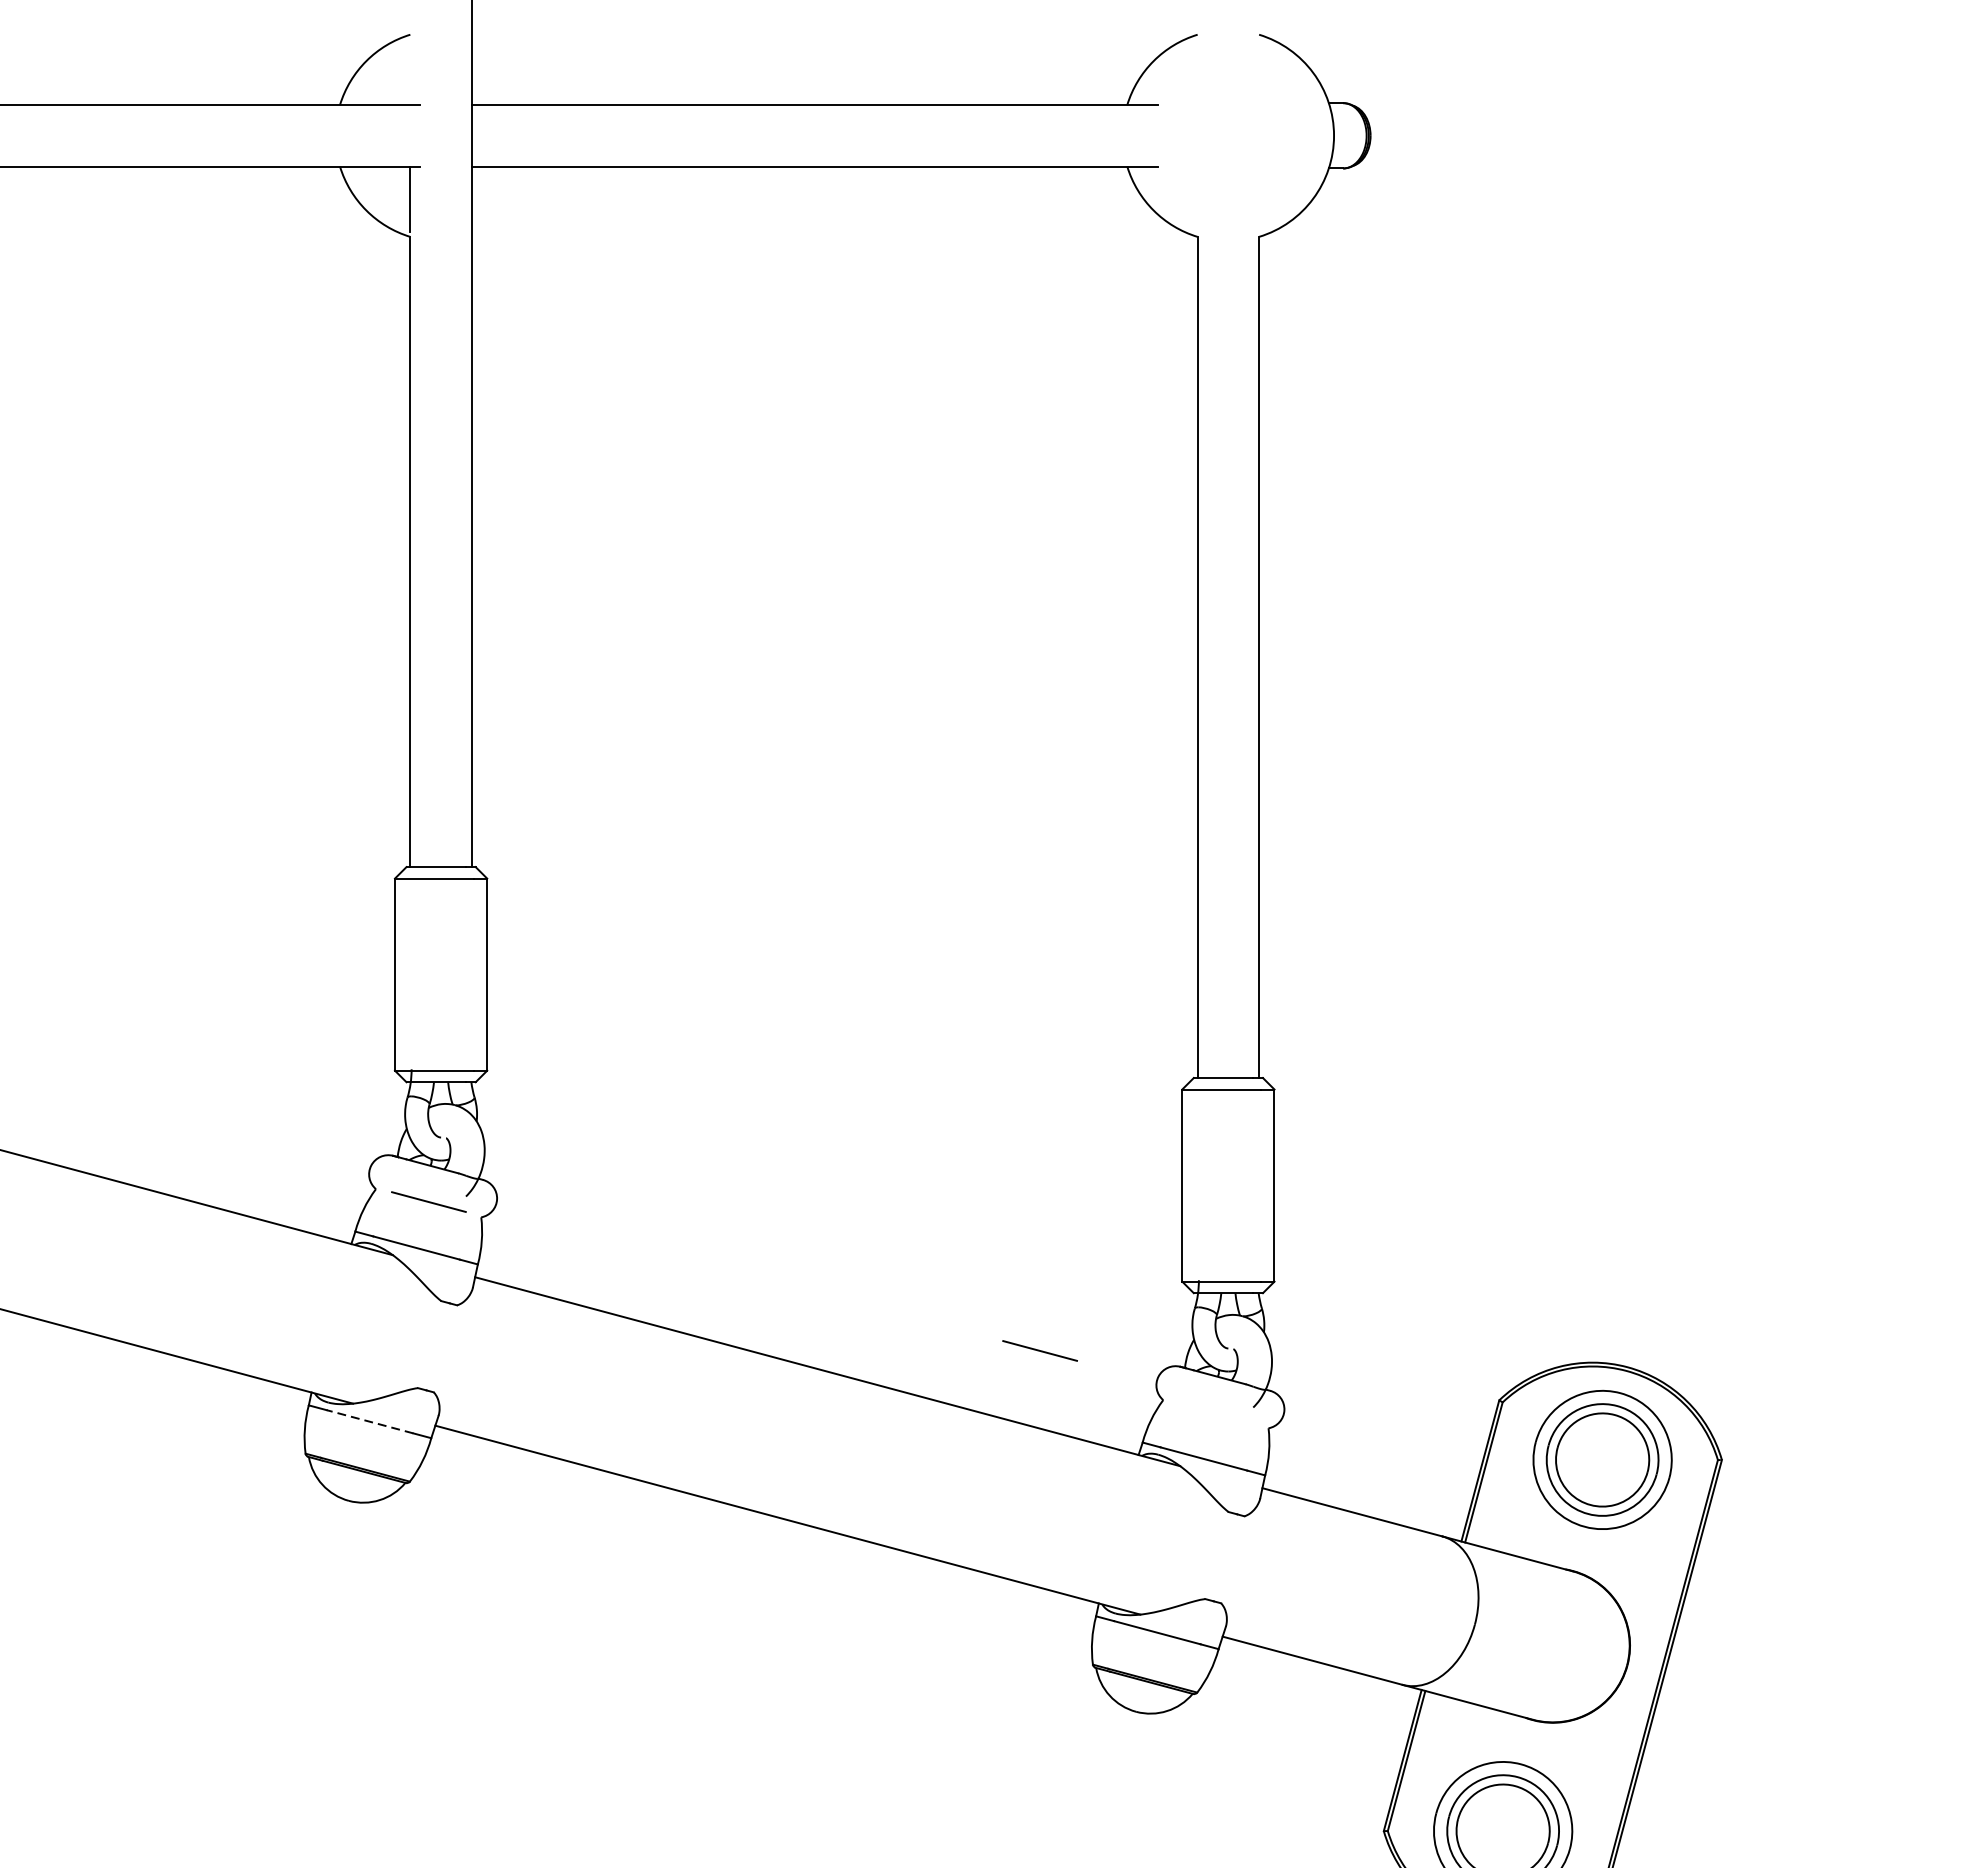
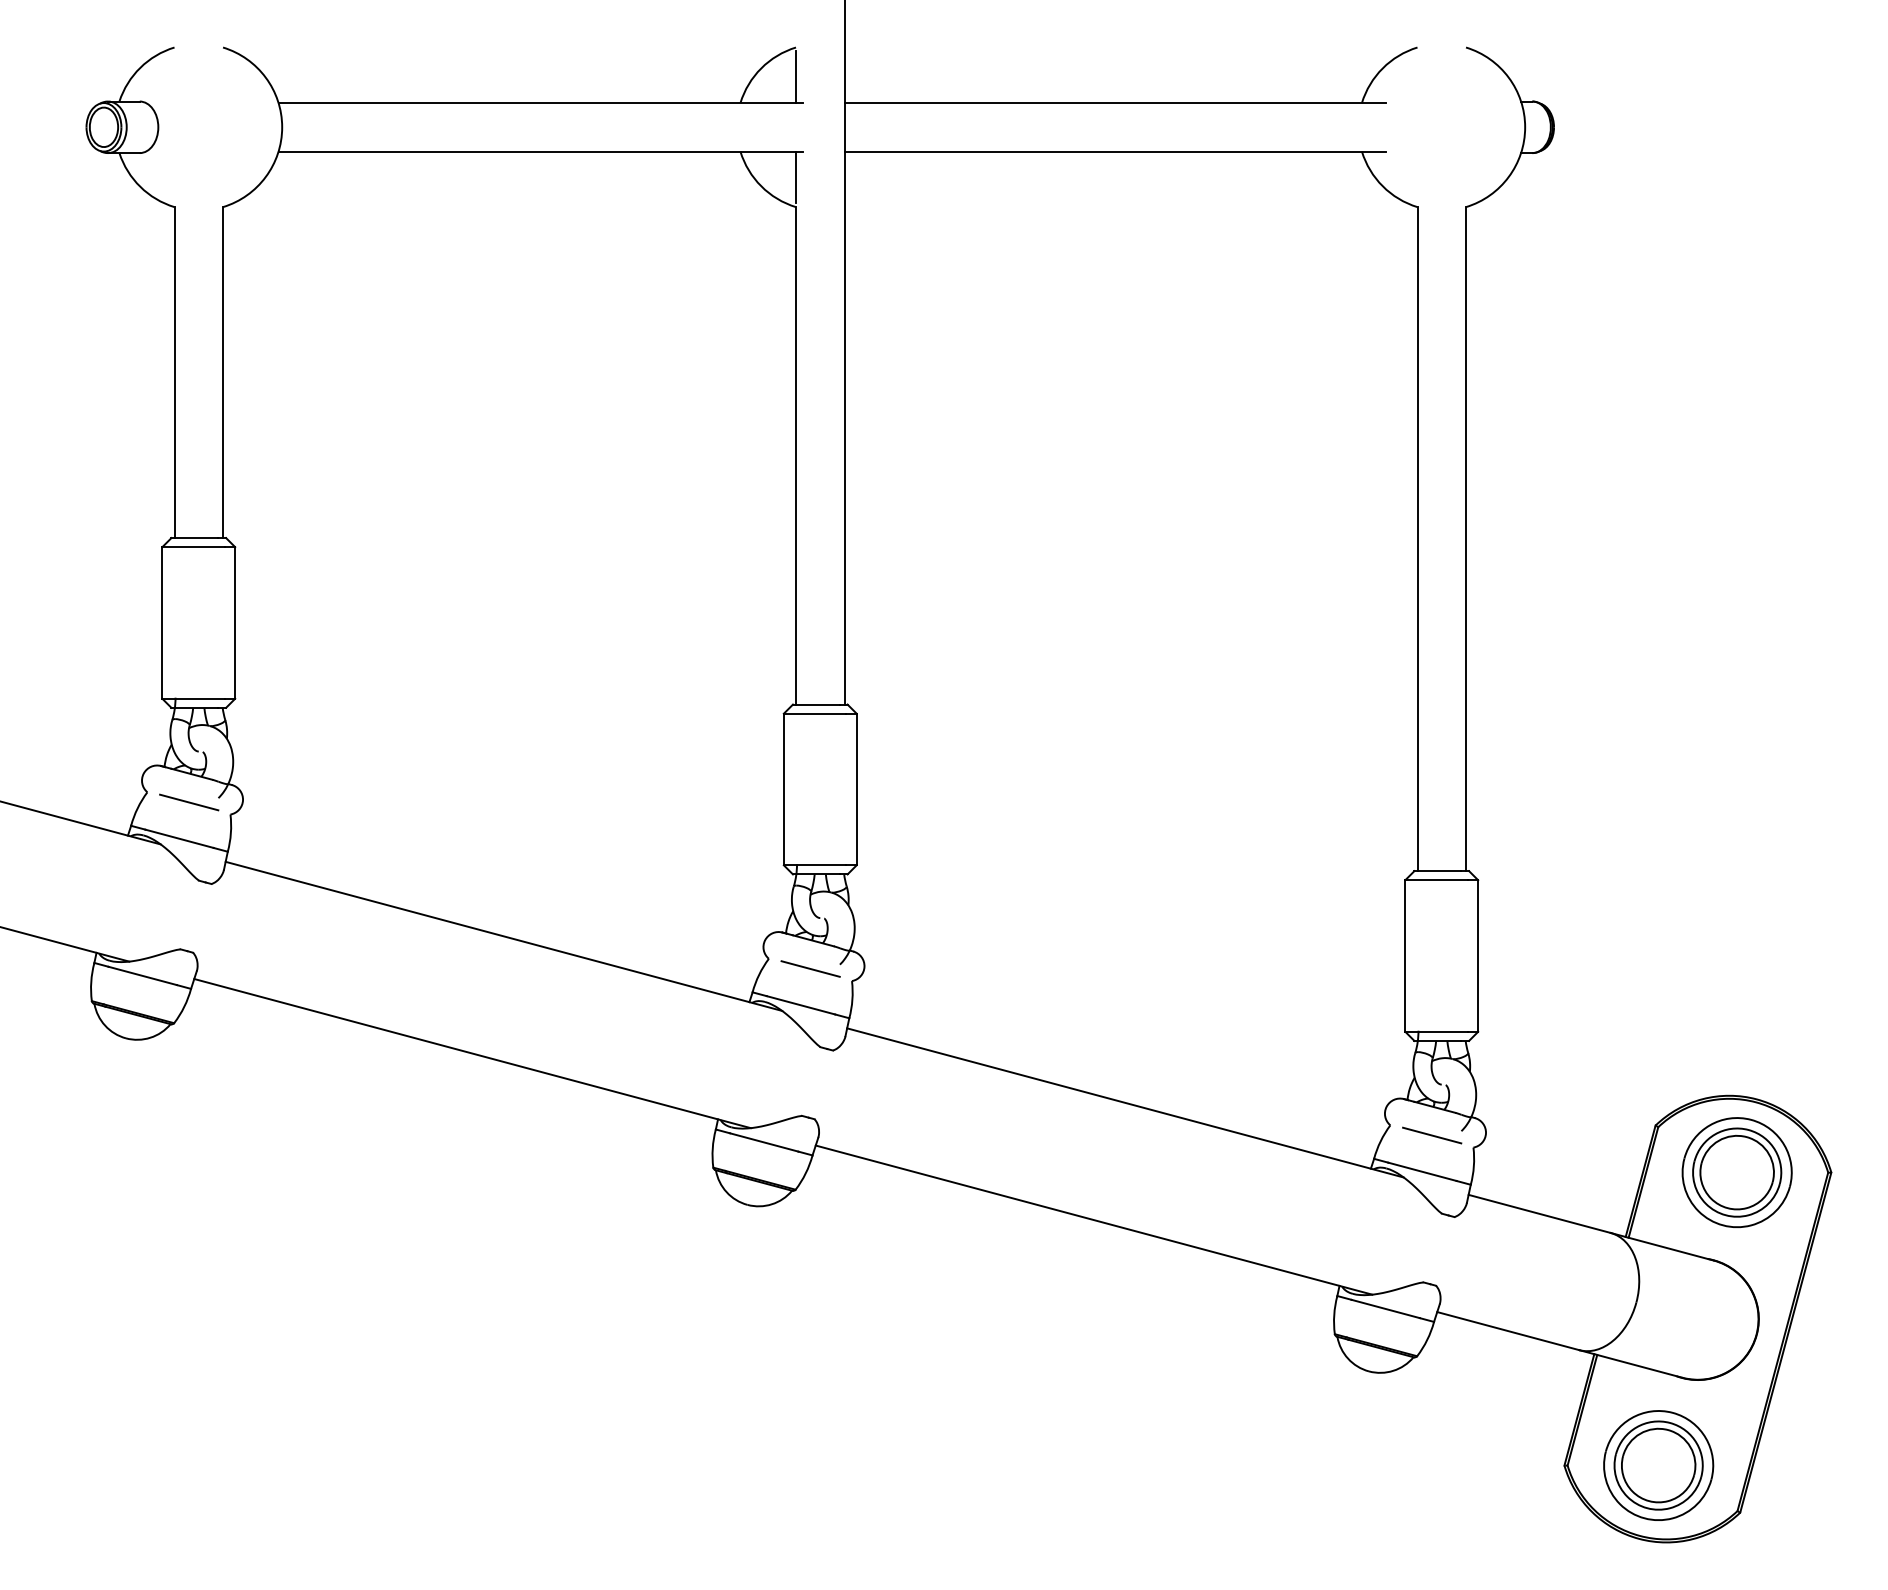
line: (410, 72) -> (796, 77), added
line: (1040, 1350) -> (1432, 1135), moved
line: (369, 1421) -> (763, 1142), dashed -> solid

